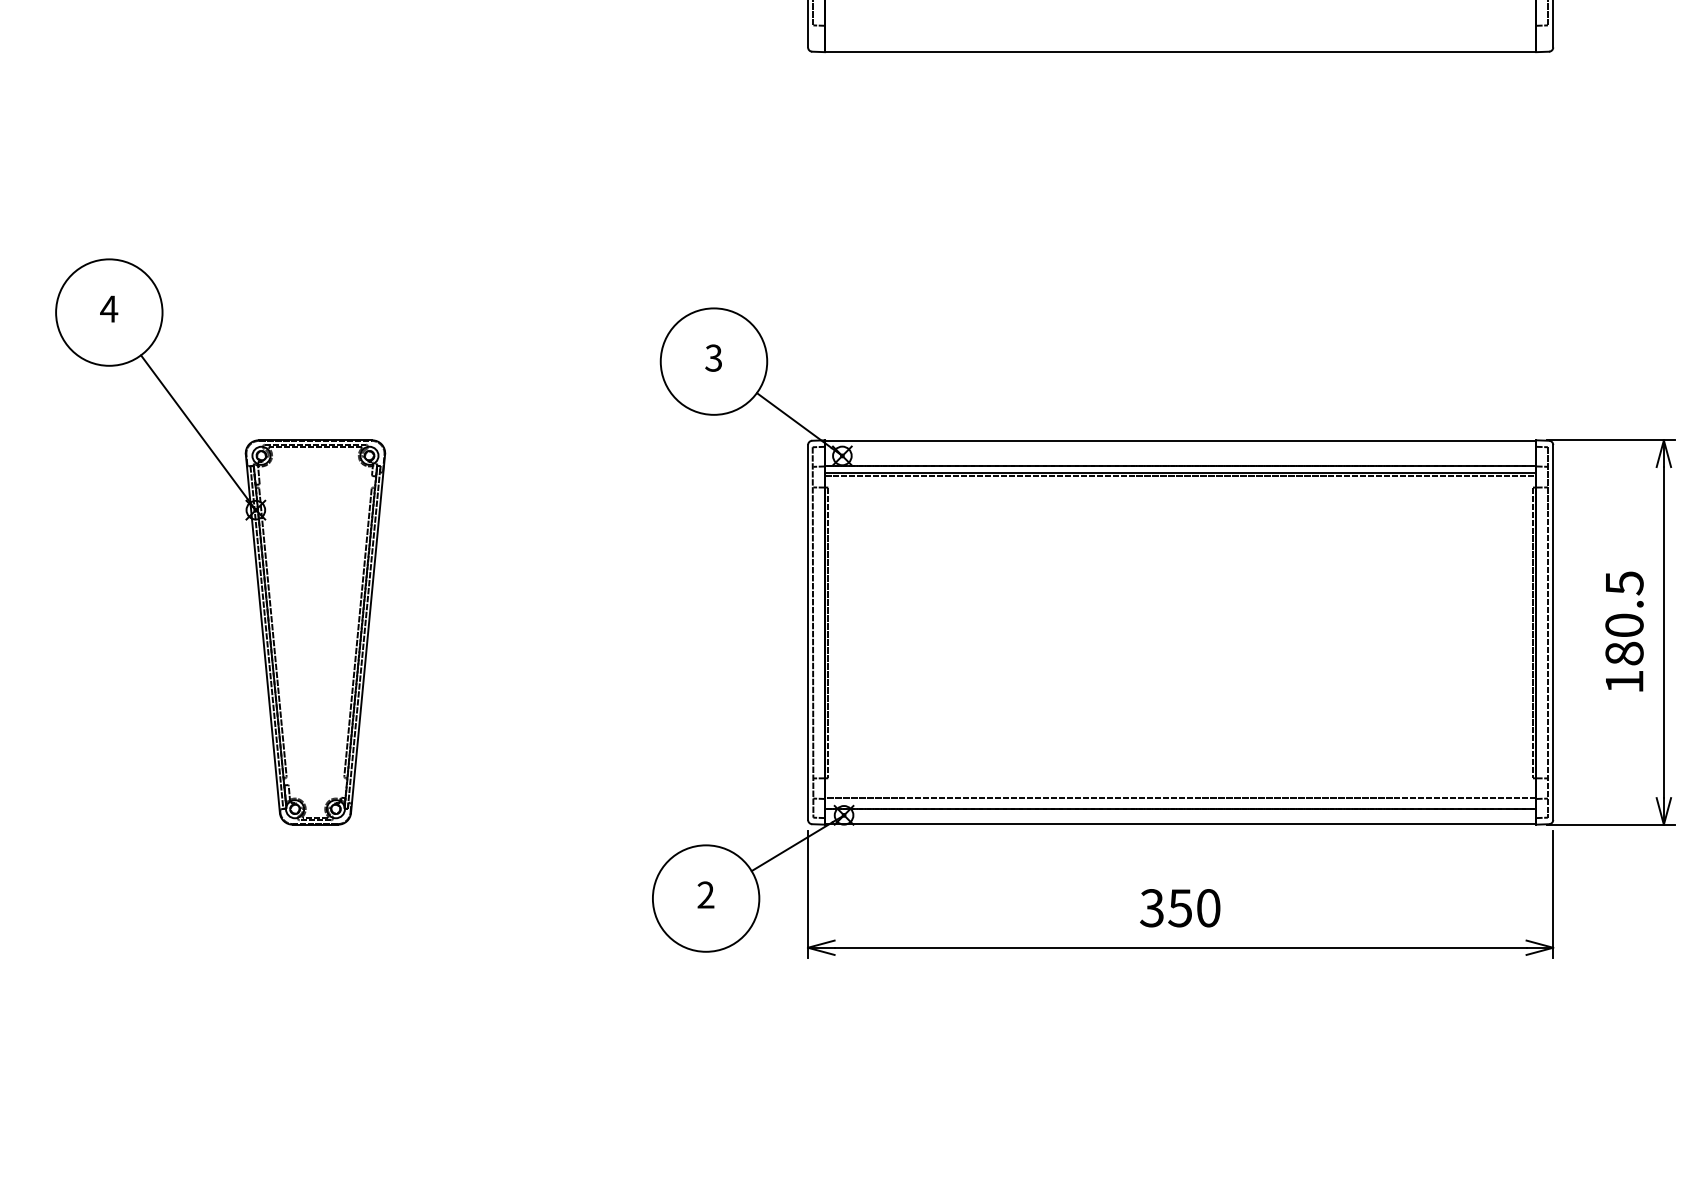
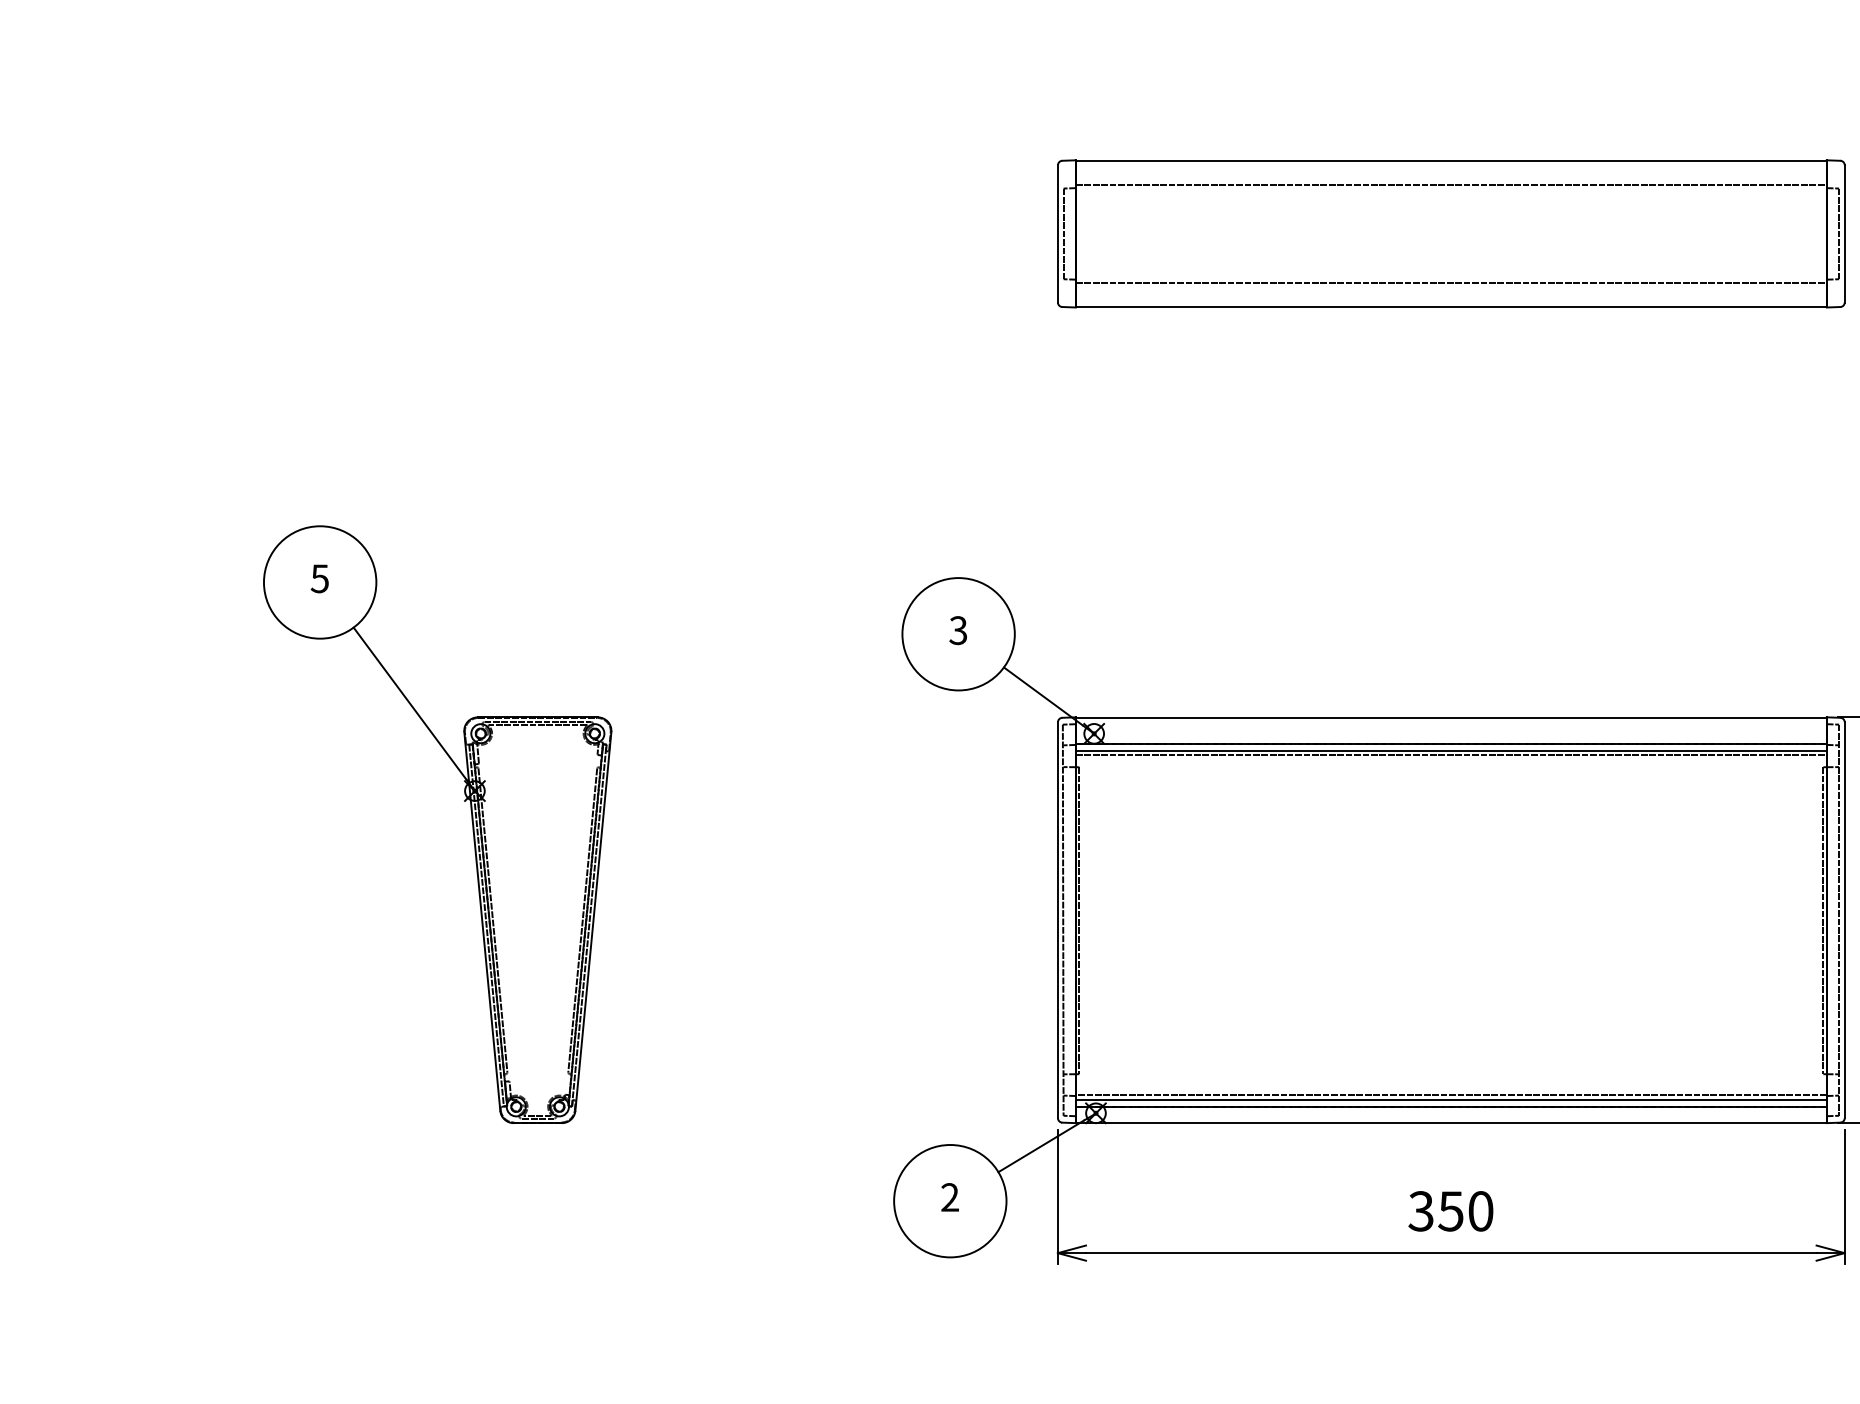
line: (1179, 29) -> (1450, 283), added
text: (108, 308) -> (319, 578), 4 -> 5
line: (1179, 802) -> (1450, 1099), added

